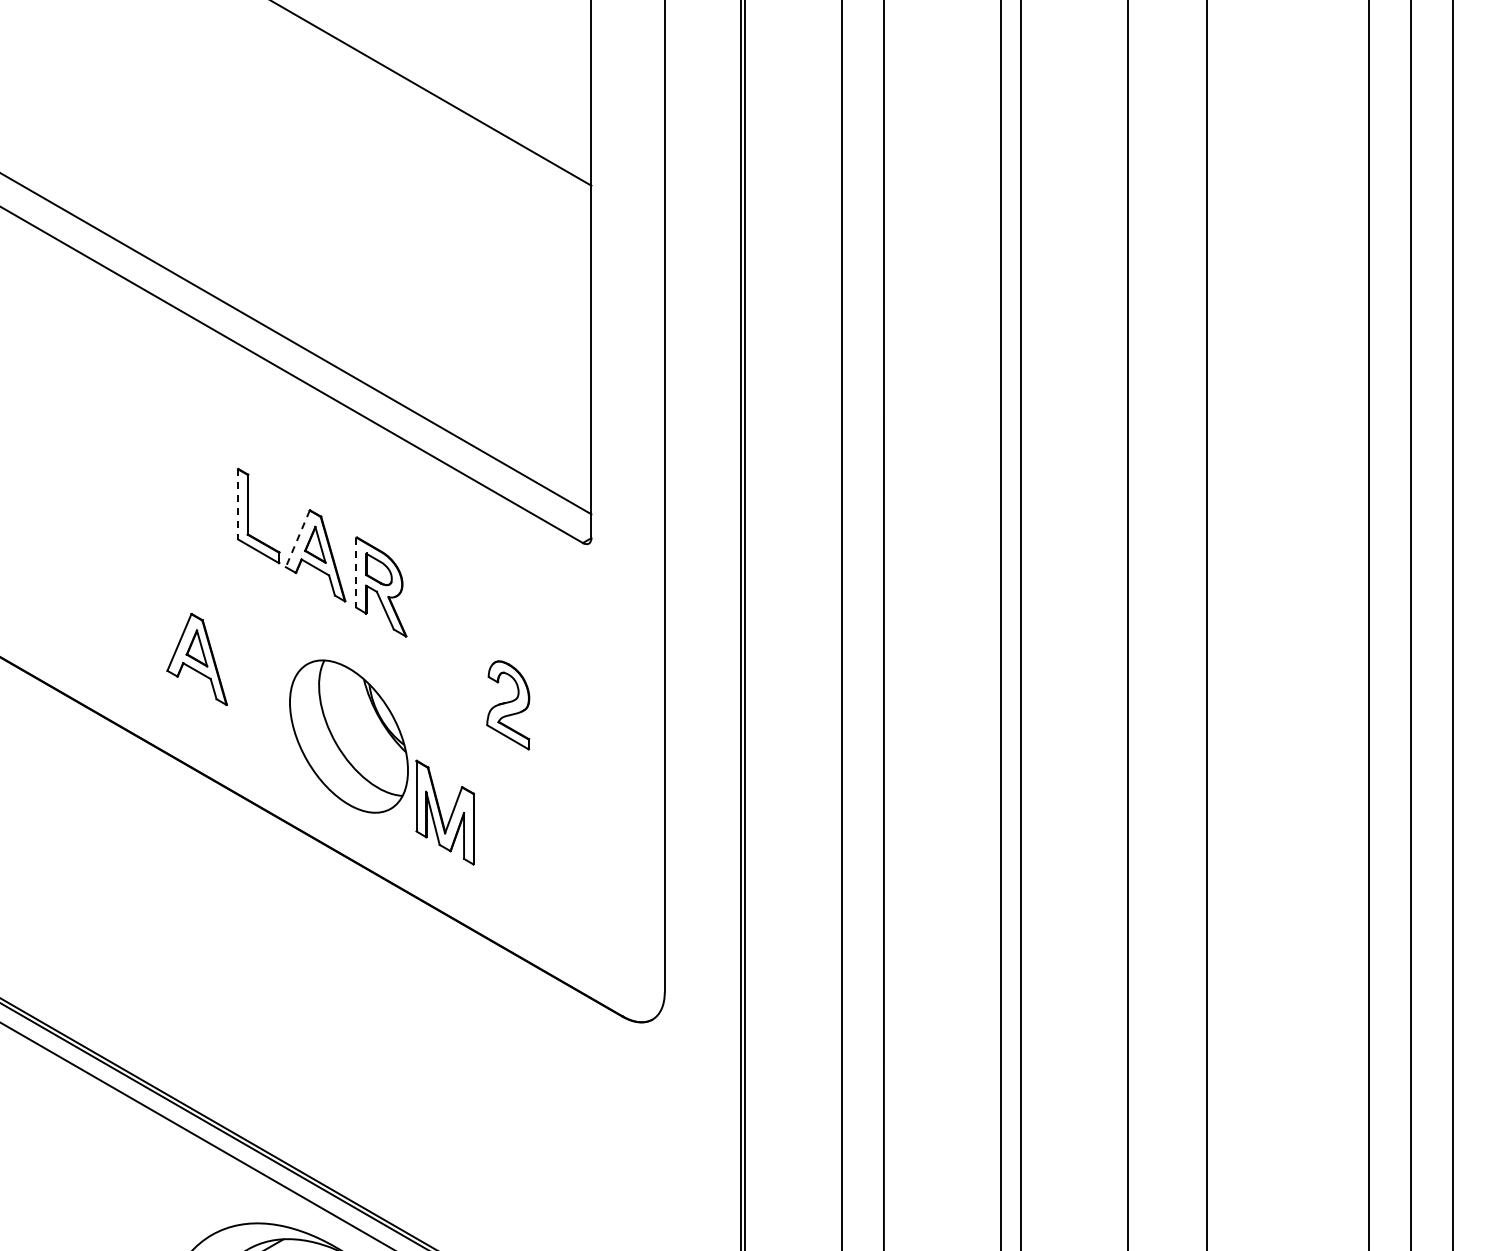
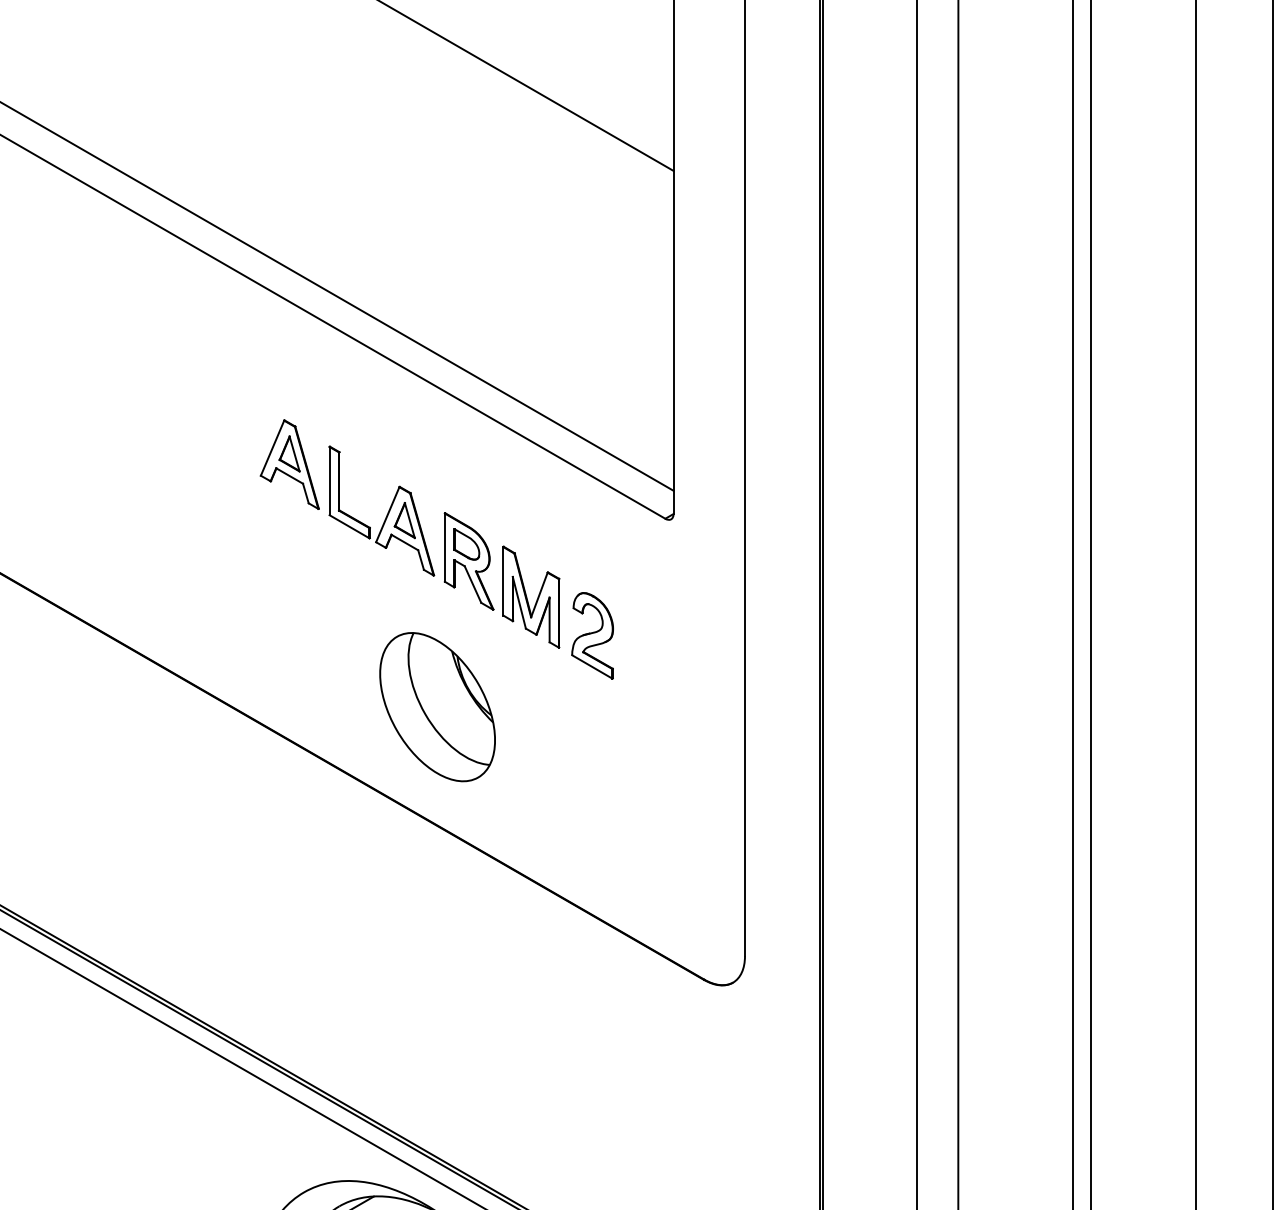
line: (238, 504) -> (330, 481), dashed -> solid
line: (297, 538) -> (387, 514), dashed -> solid
line: (356, 573) -> (444, 548), dashed -> solid
part: (196, 659) -> (289, 464), moved
part: (508, 705) -> (592, 636), moved
part: (444, 812) -> (530, 597), moved

